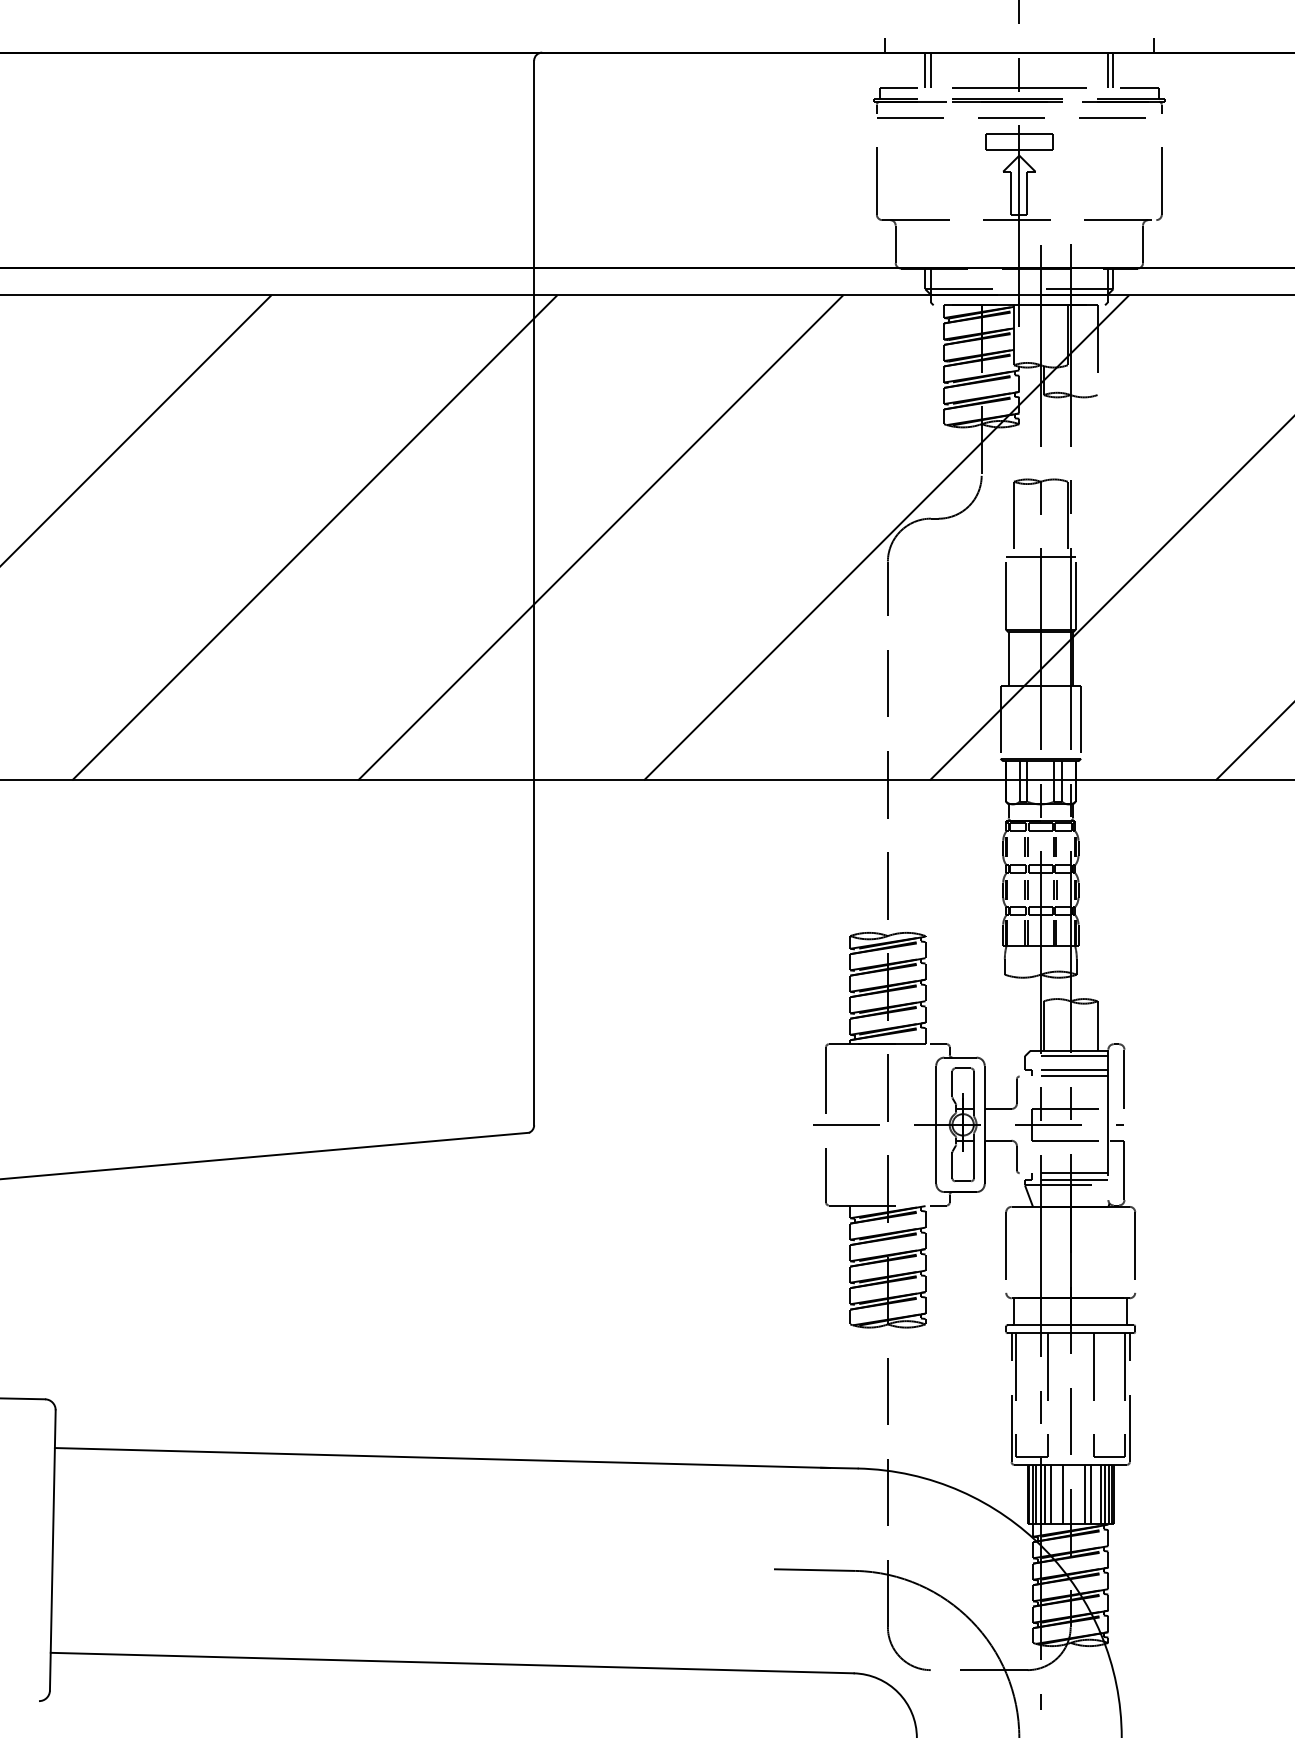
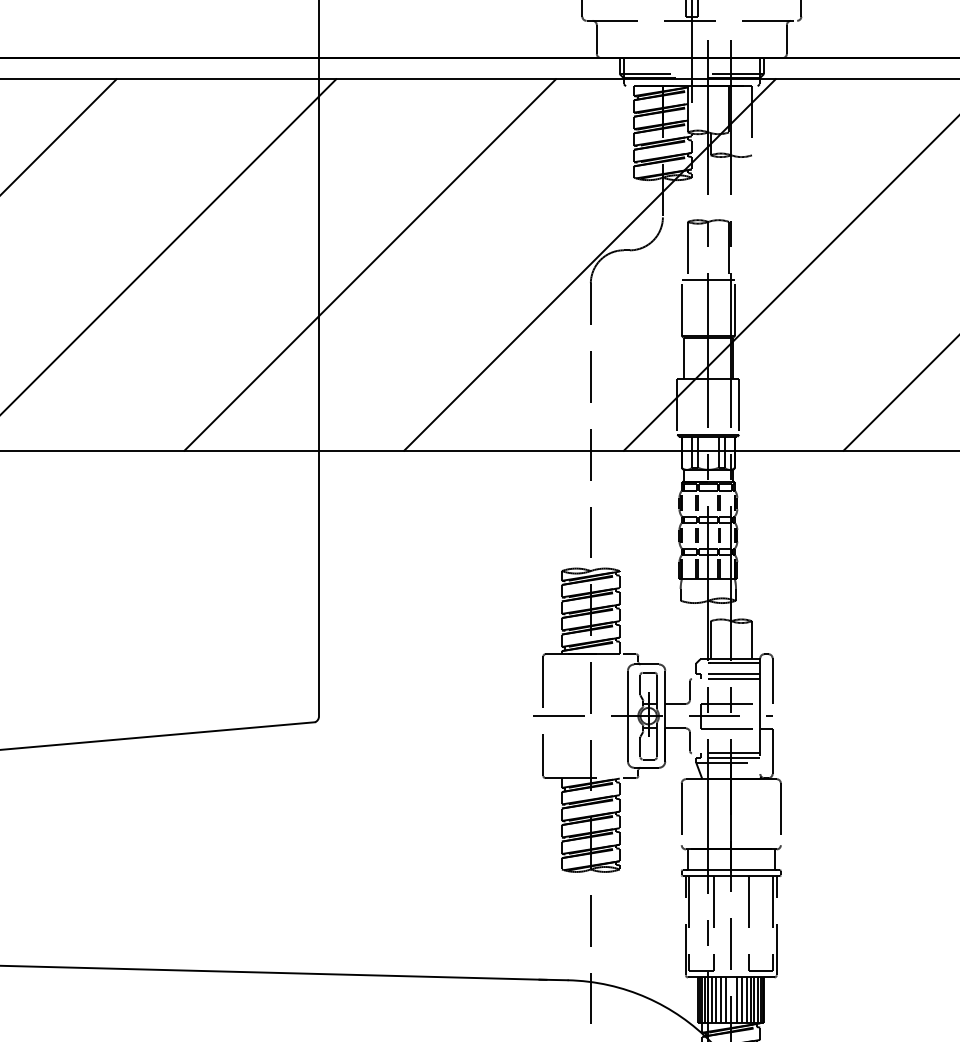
line: (1056, 1494) -> (720, 1000), added
line: (1078, 1494) -> (737, 1000), added
line: (1095, 1494) -> (750, 1000), added

